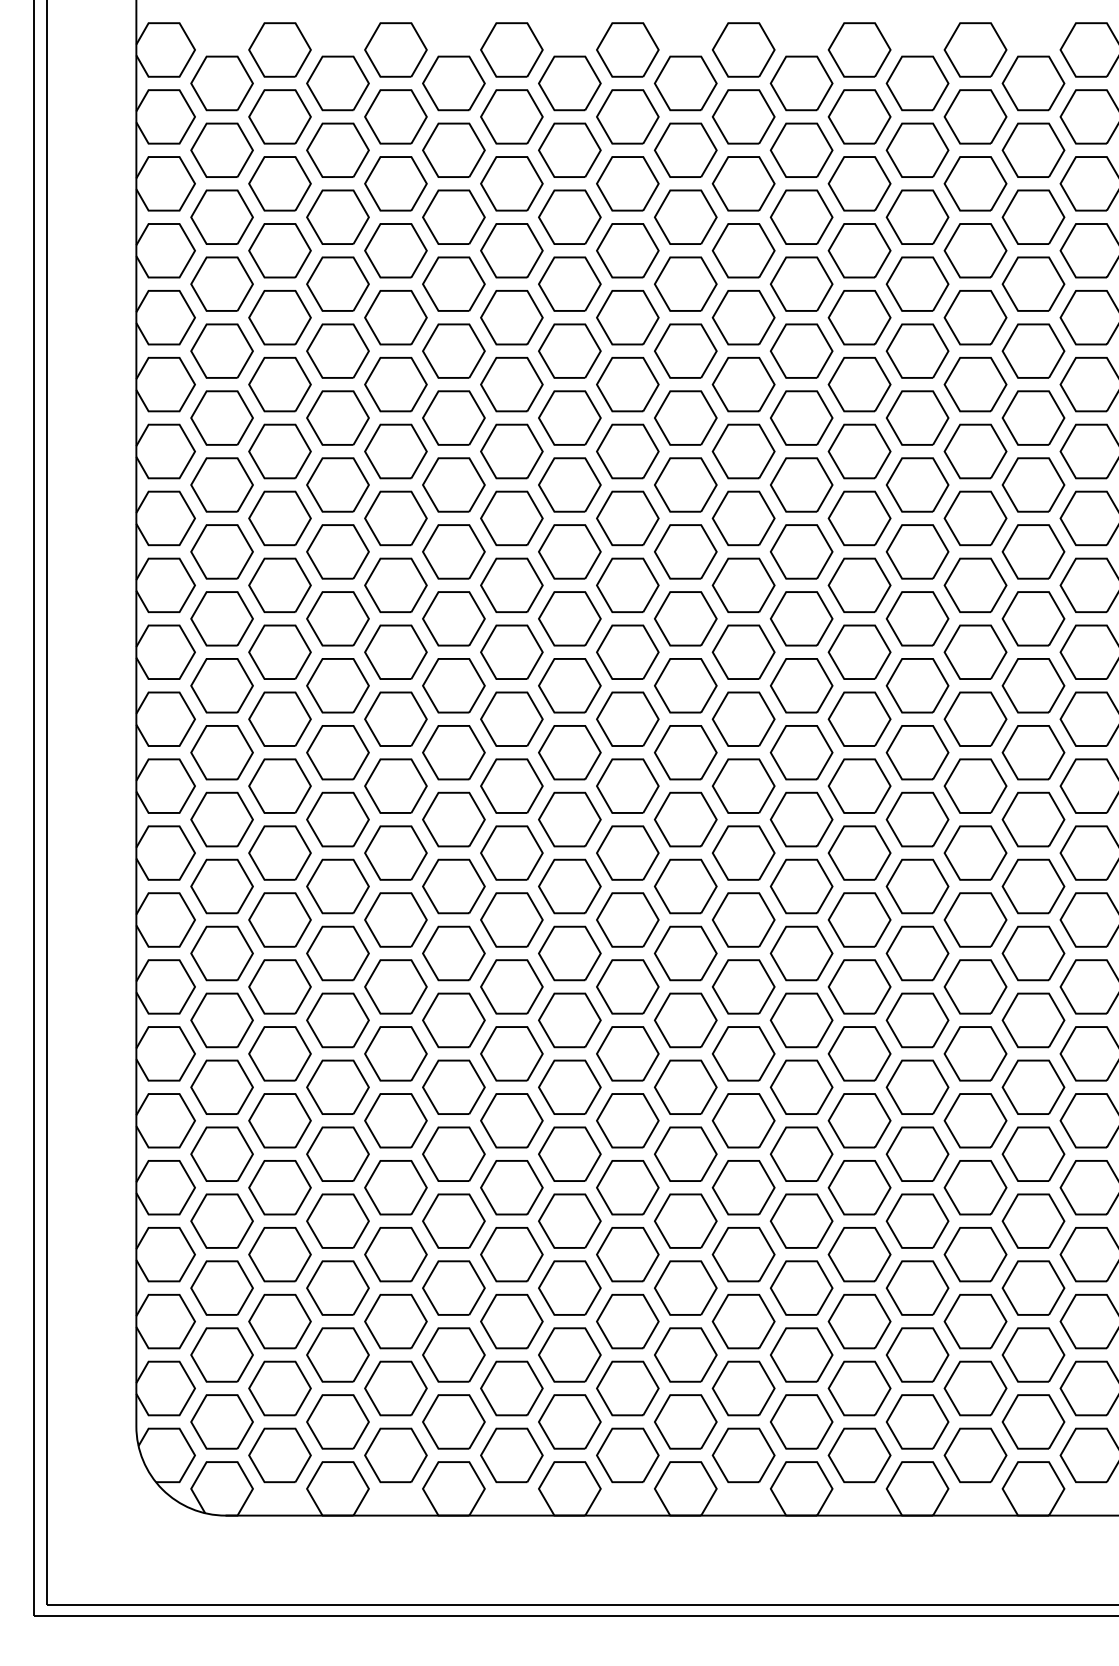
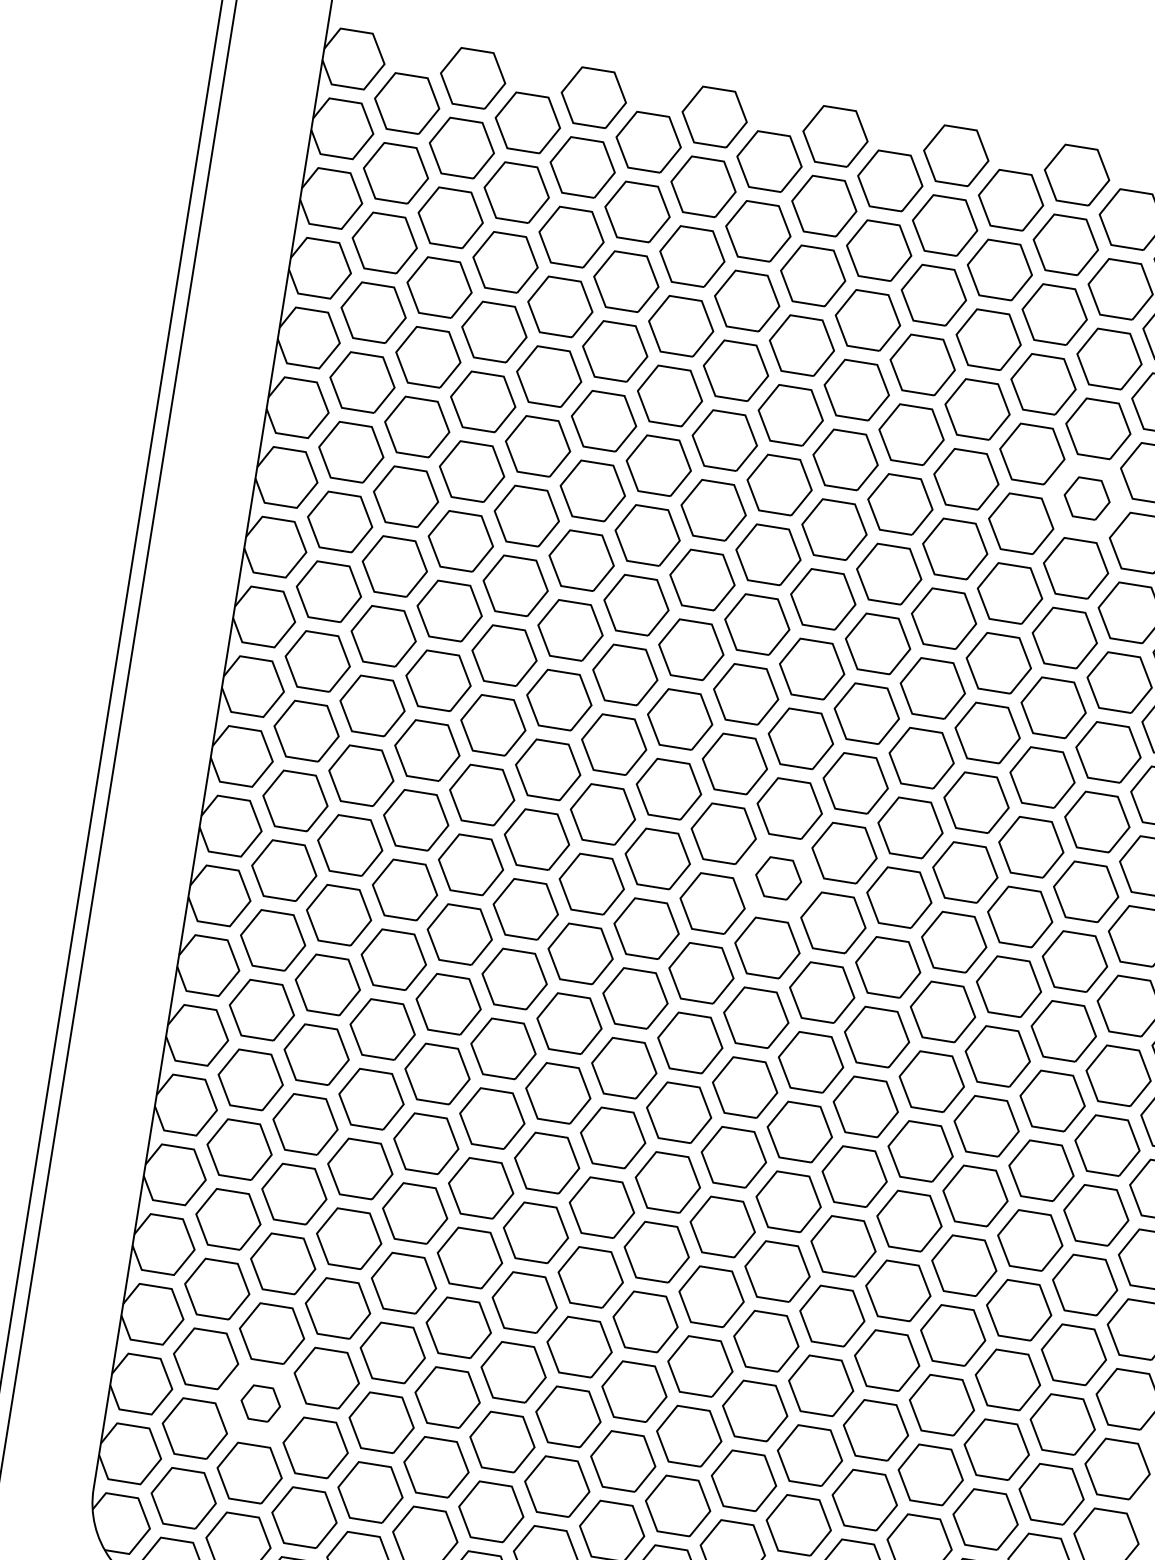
part: (917, 350) -> (1087, 497), size x0.7
part: (685, 752) -> (778, 878), size x0.7
part: (279, 1321) -> (260, 1403), size x0.6

